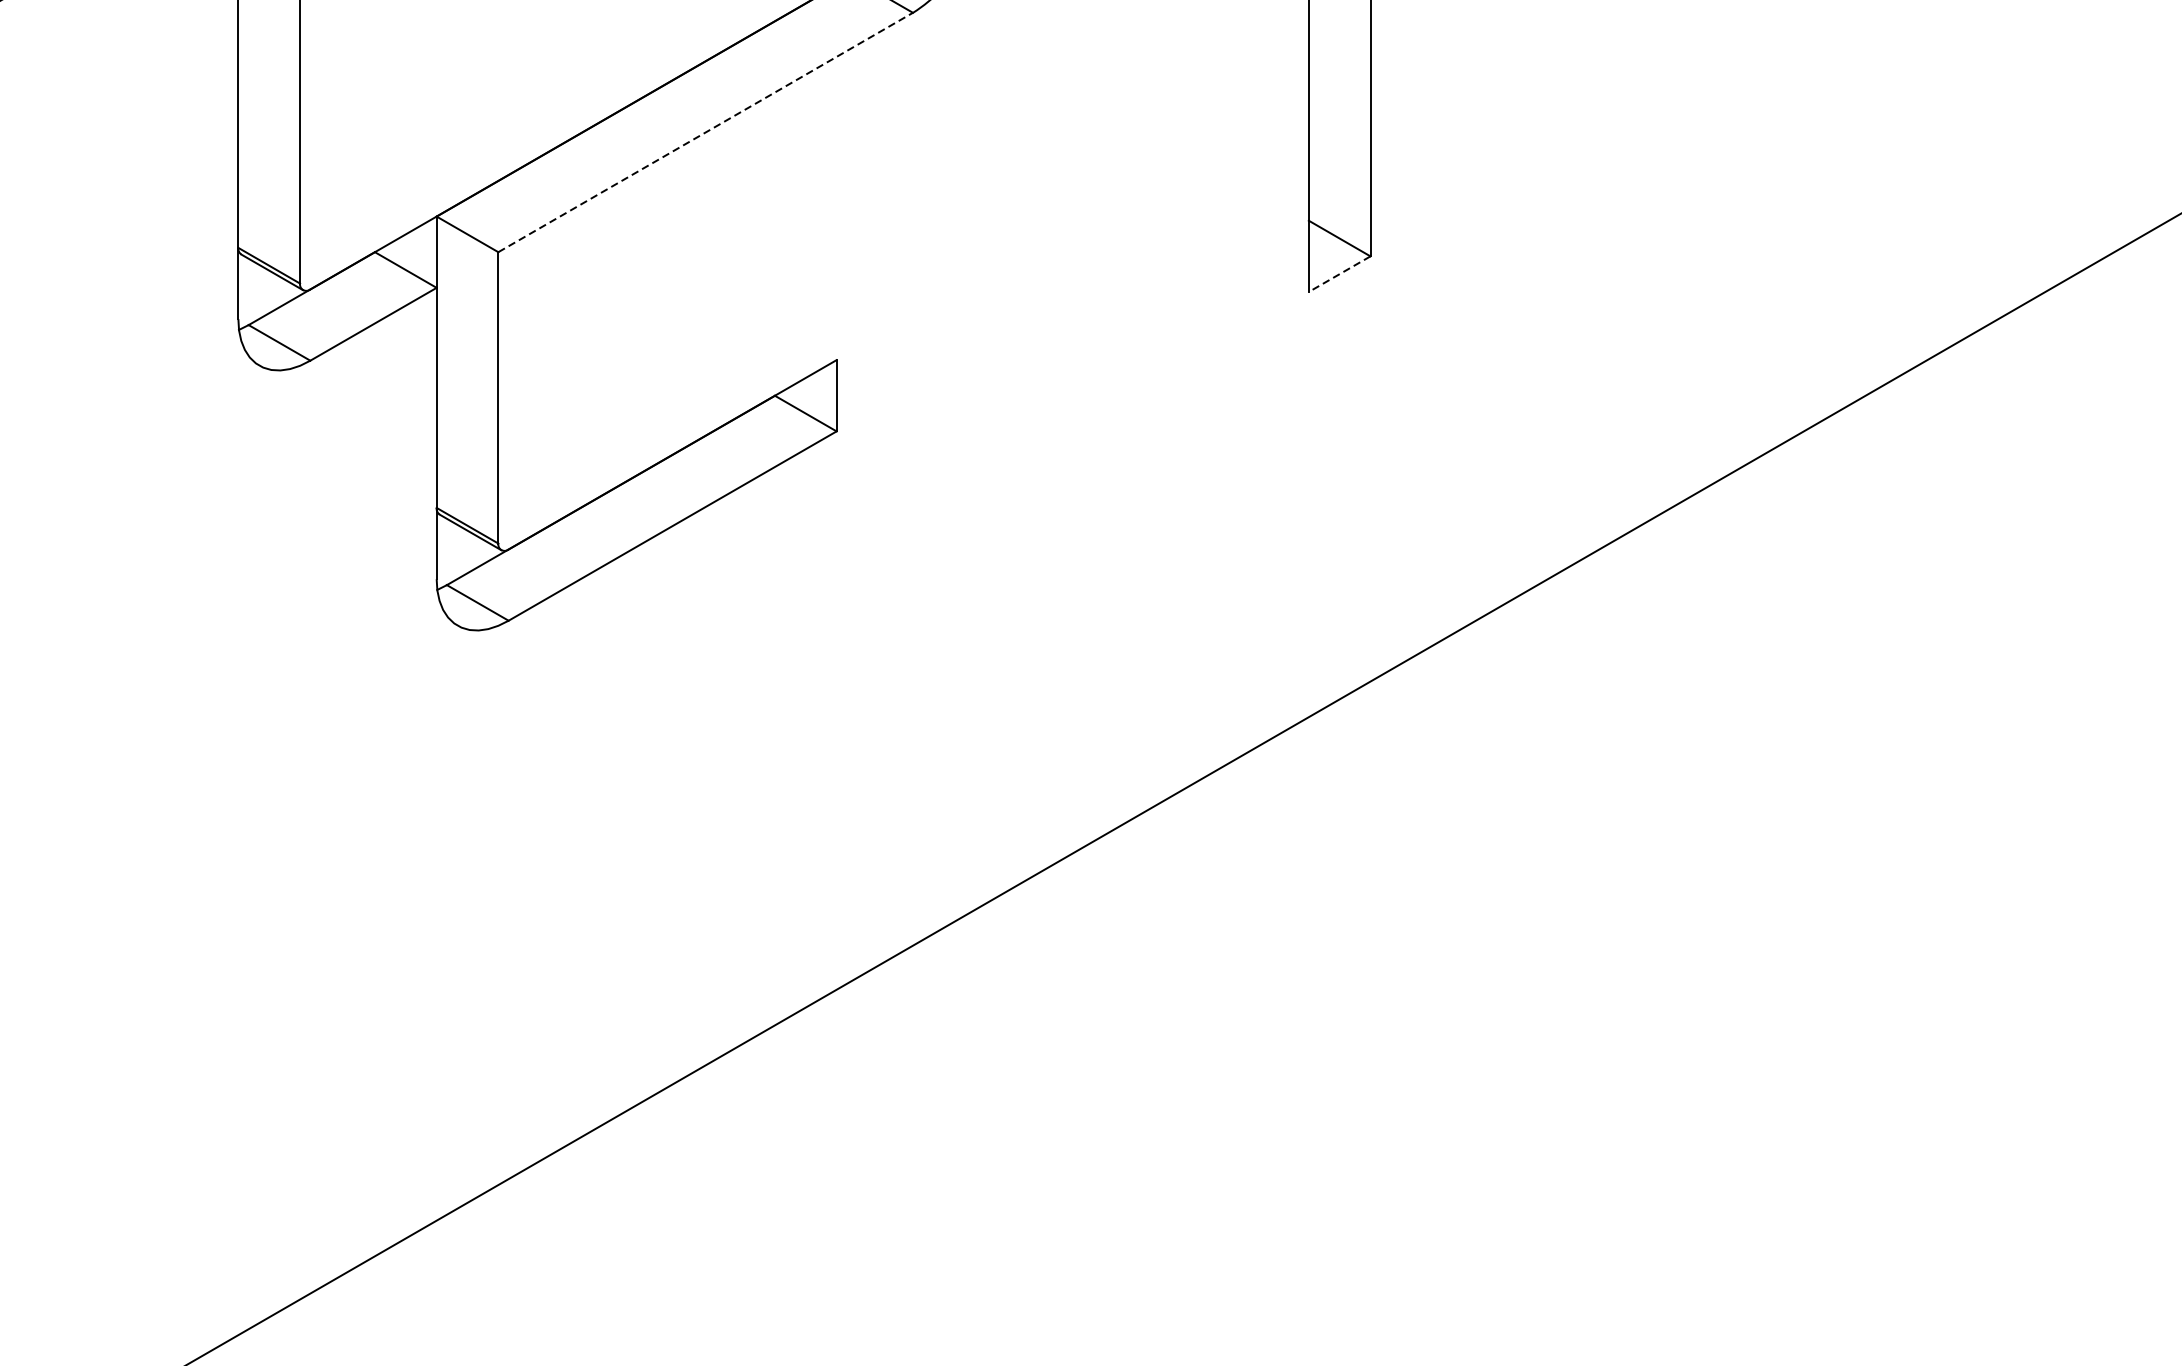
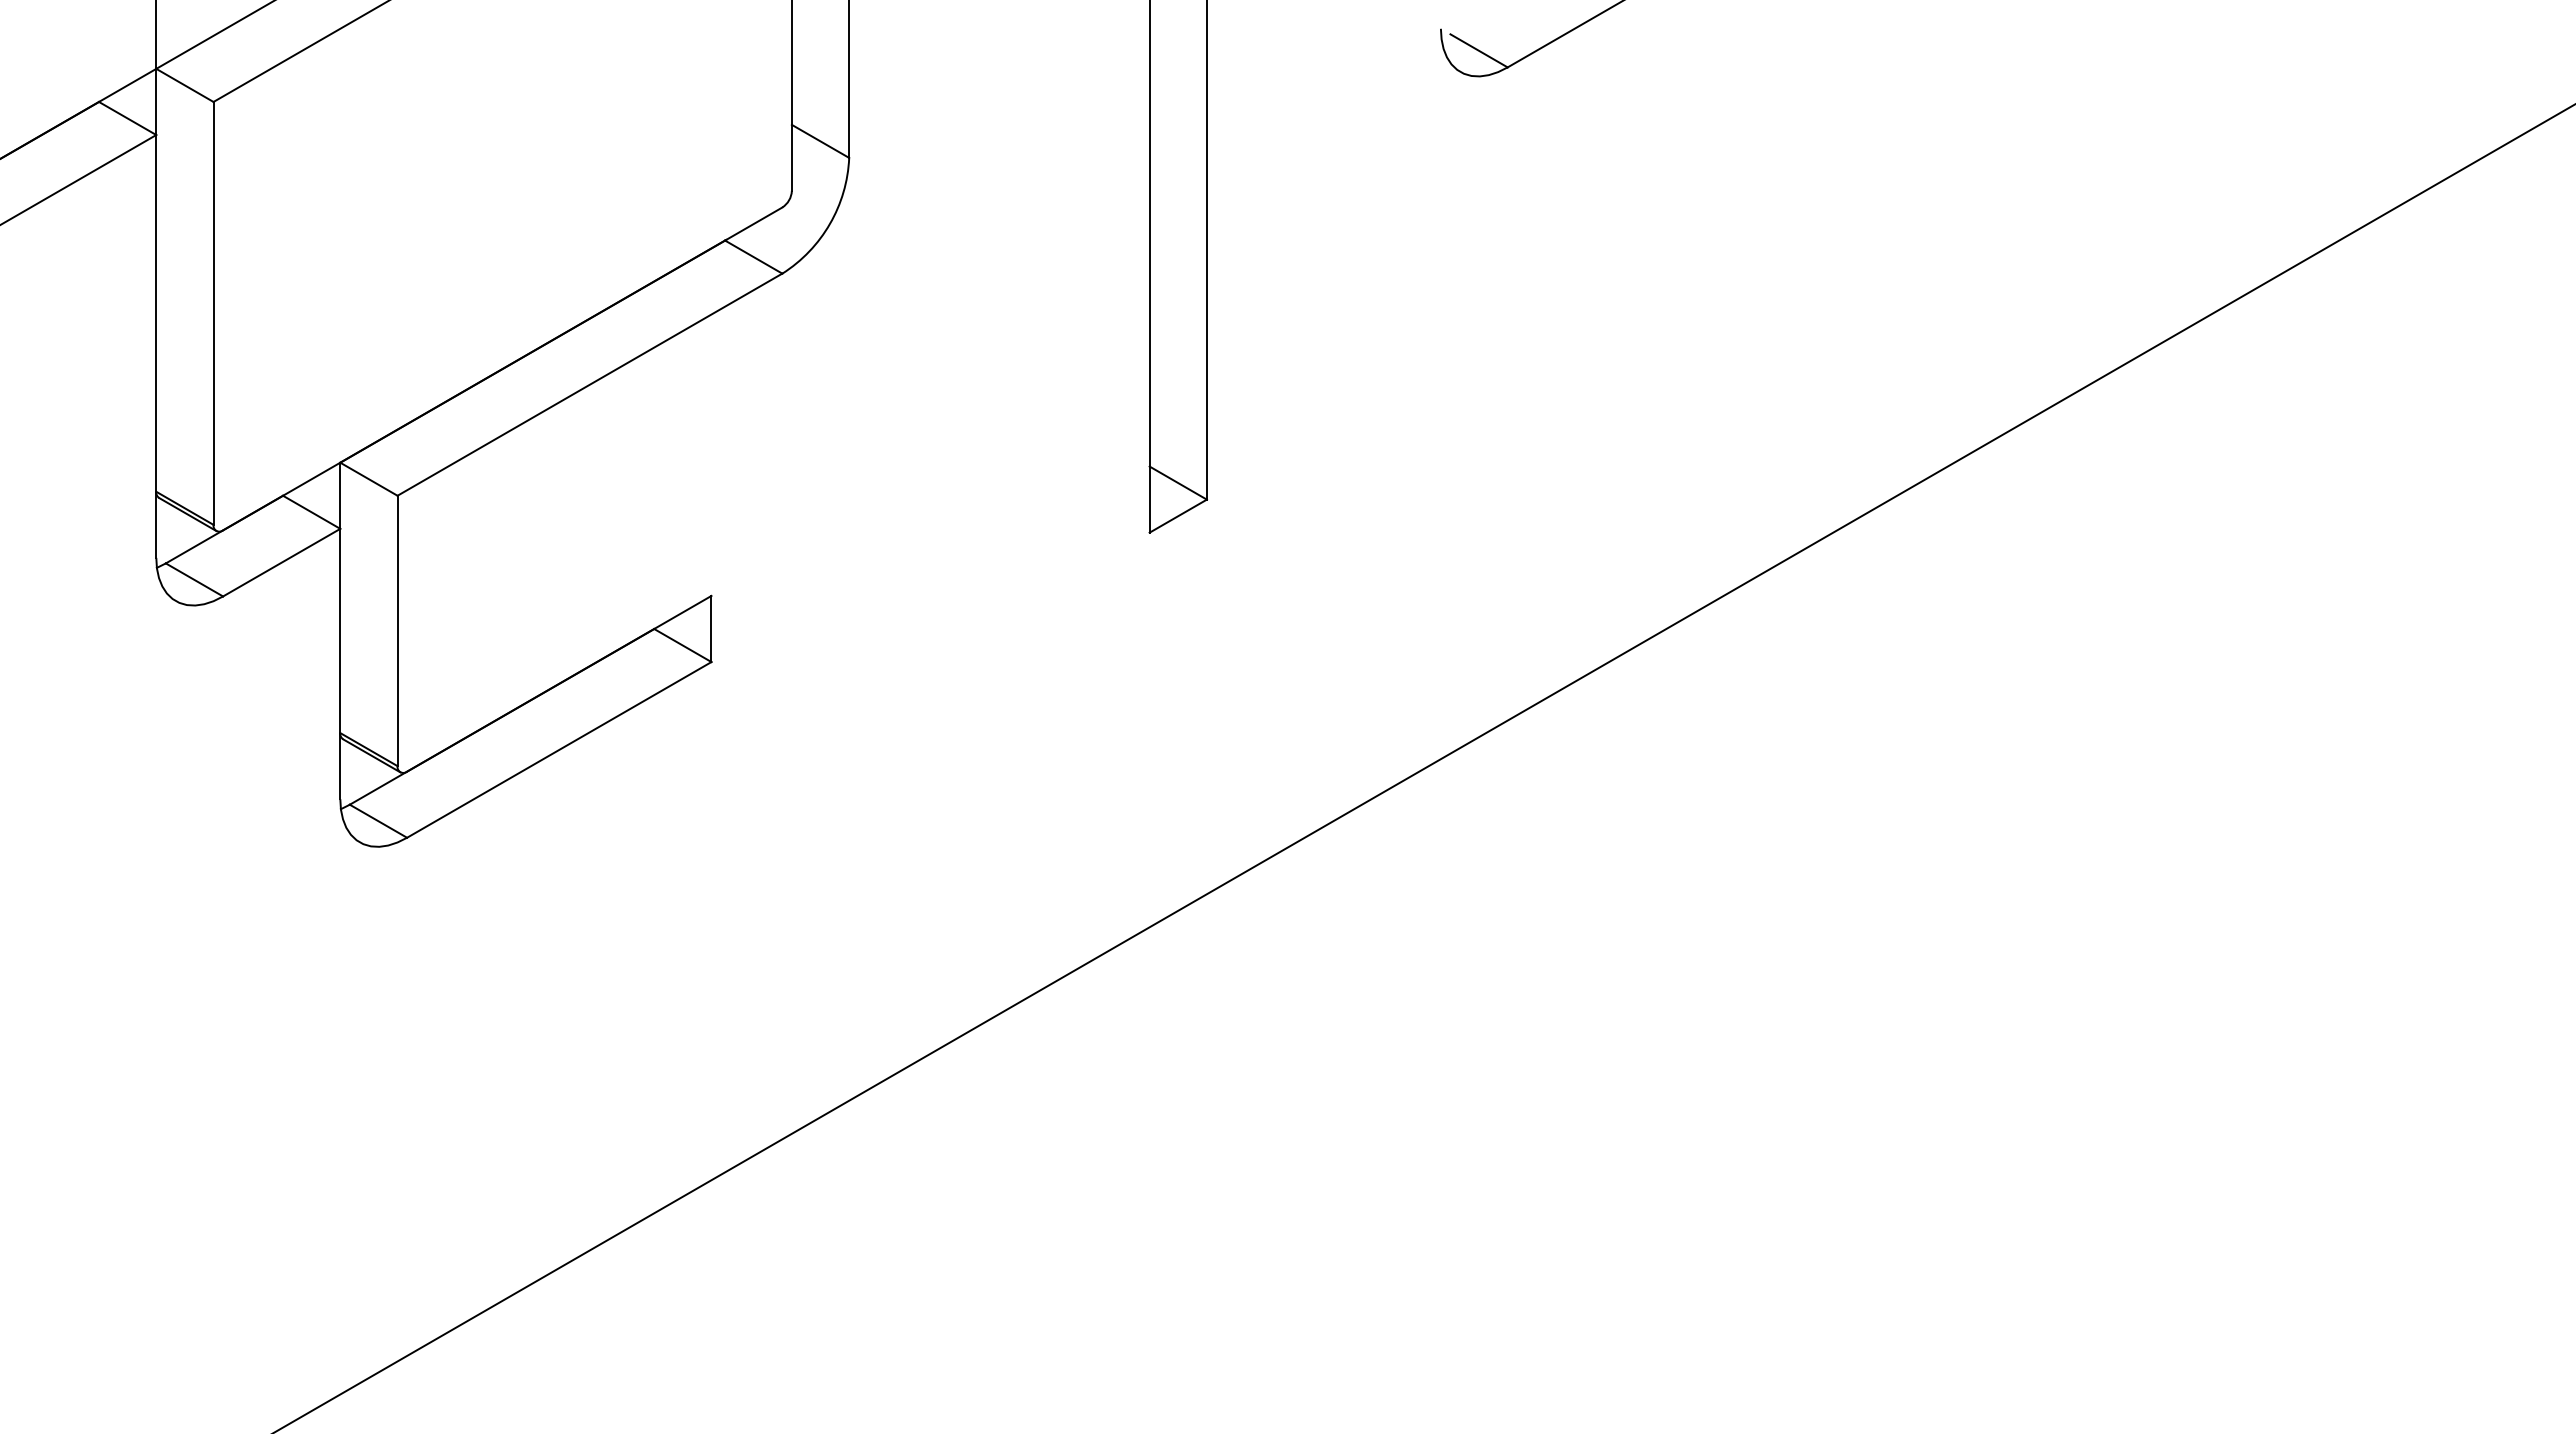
line: (706, 132) -> (590, 384), dashed -> solid
line: (1338, 274) -> (1177, 516), dashed -> solid

